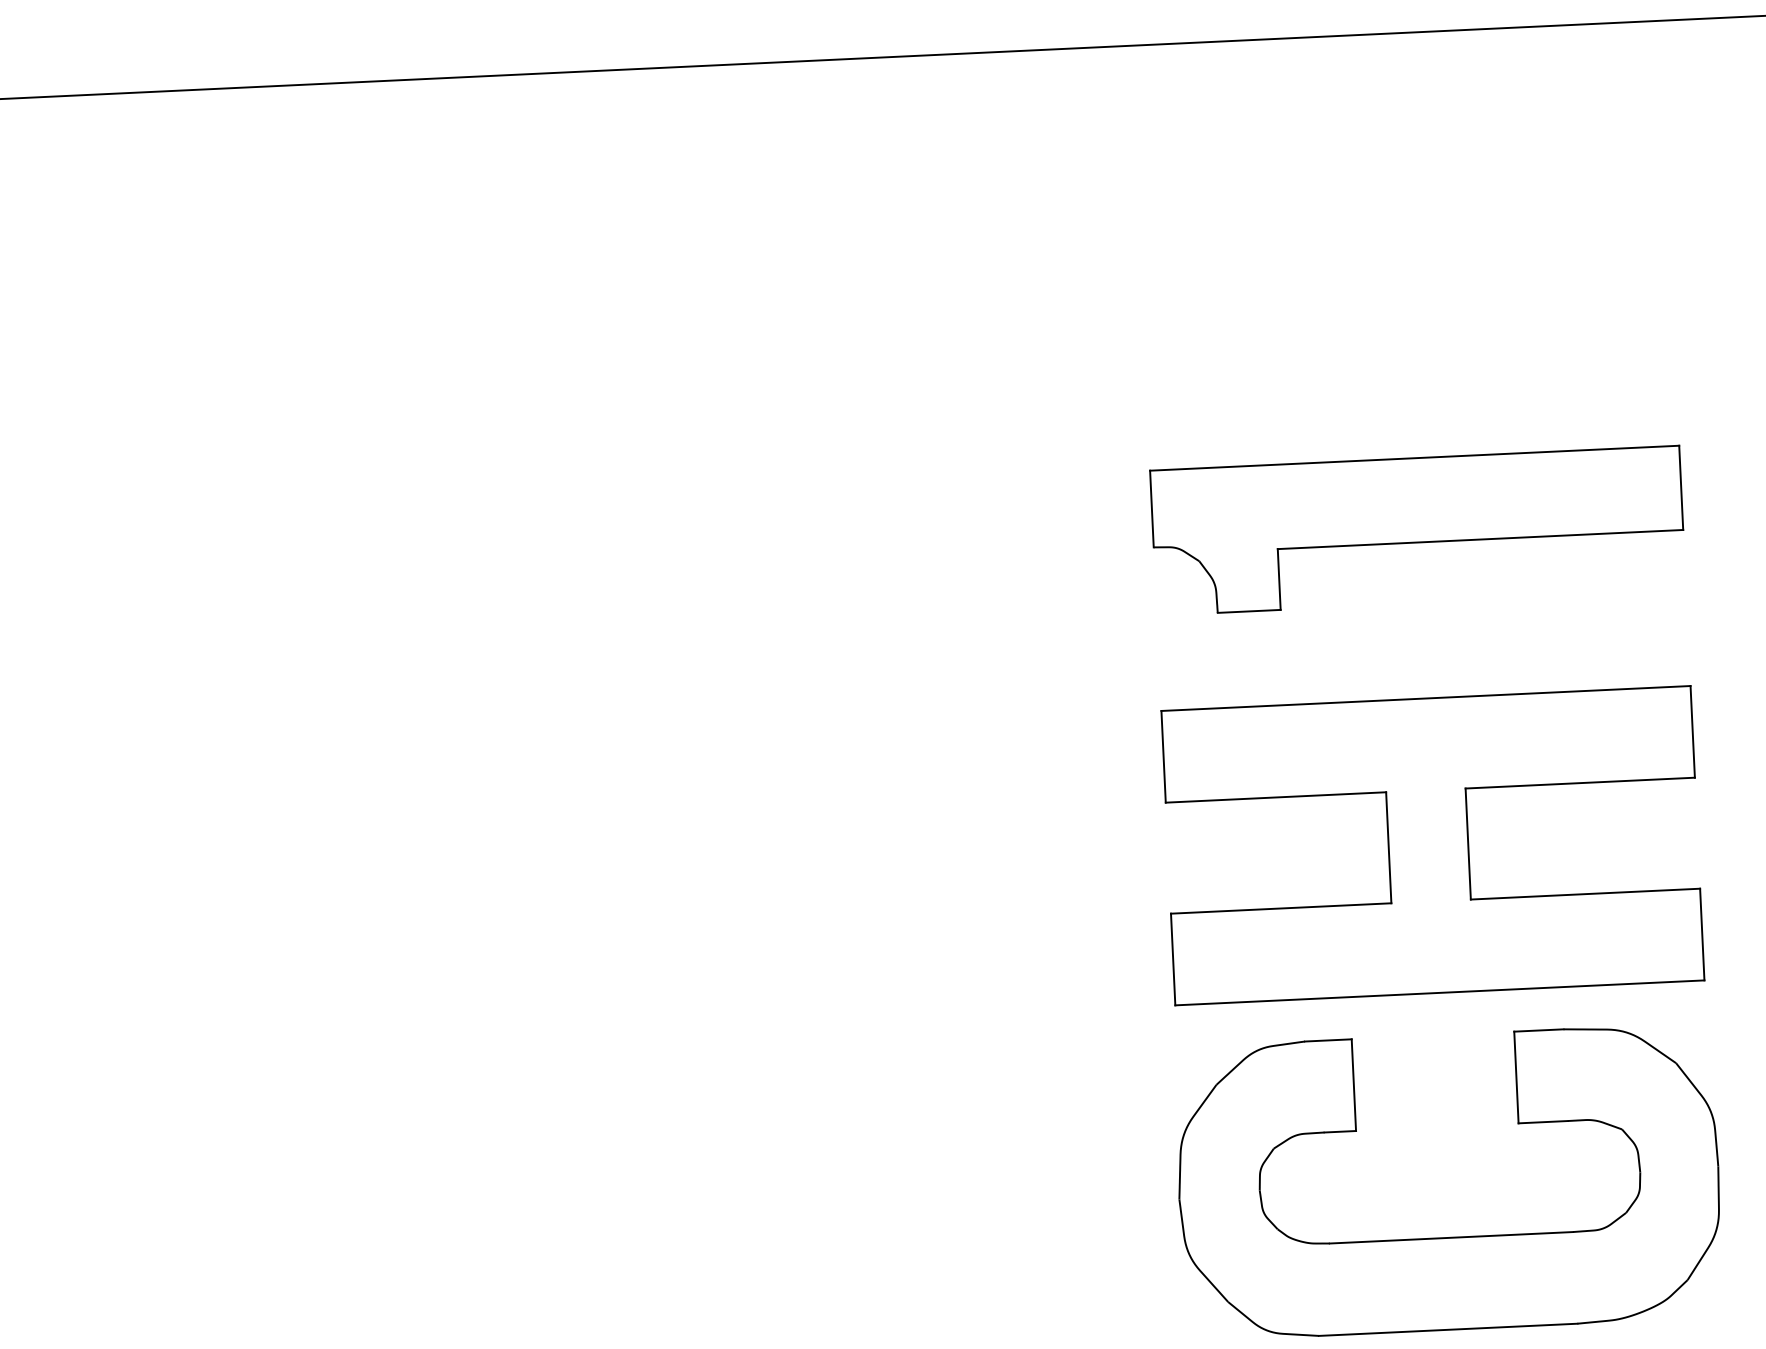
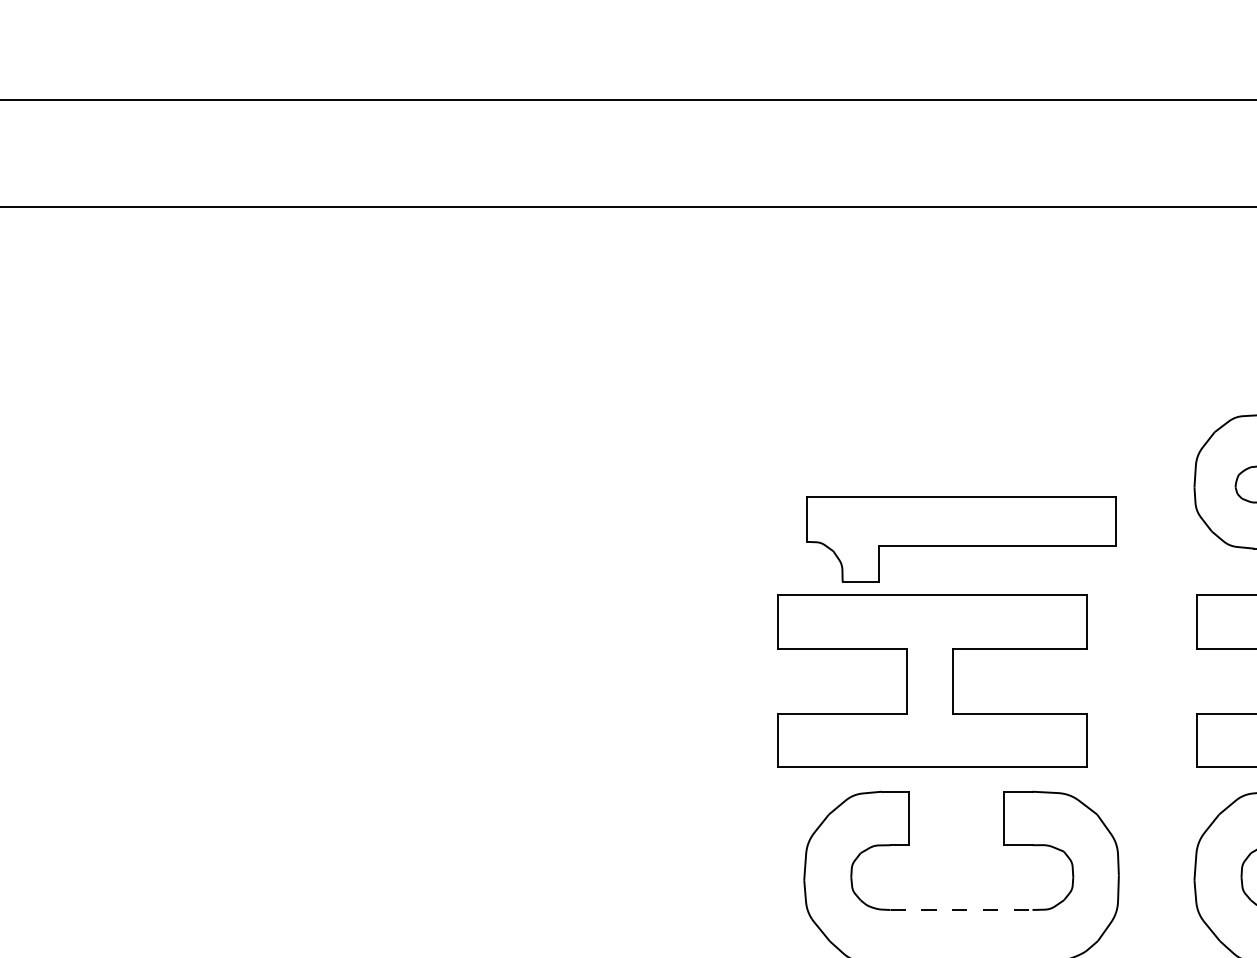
part: (1417, 530) -> (961, 539), moved
part: (1432, 844) -> (932, 680), moved
line: (1451, 1238) -> (961, 910), solid -> dashed

